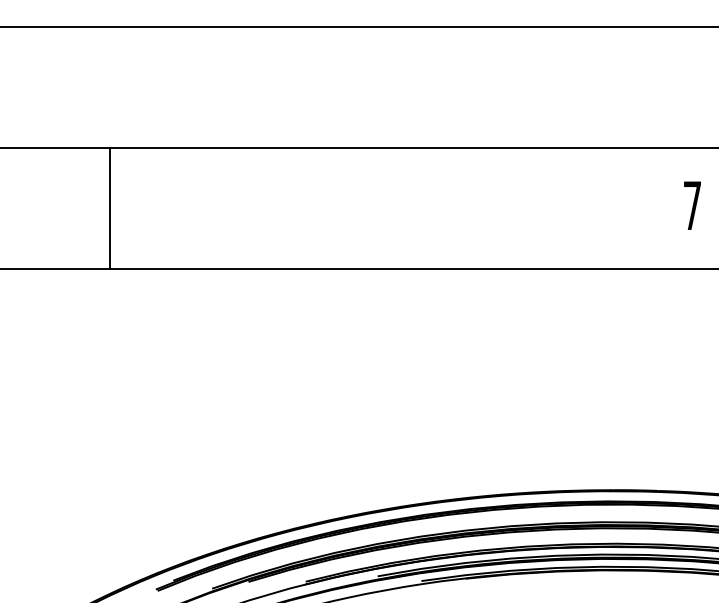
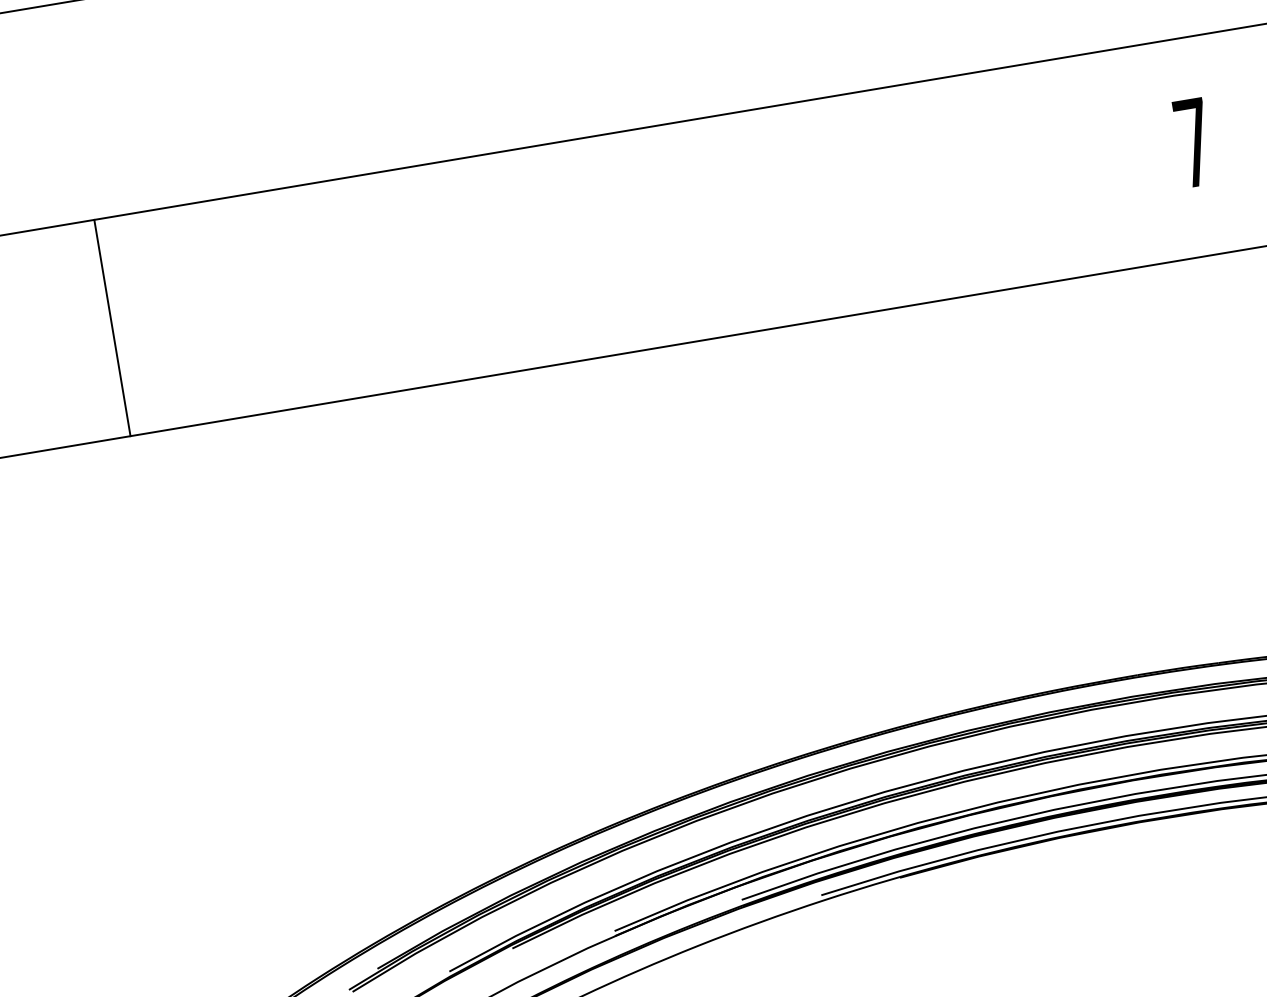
line: (110, 207) -> (112, 327), moved

